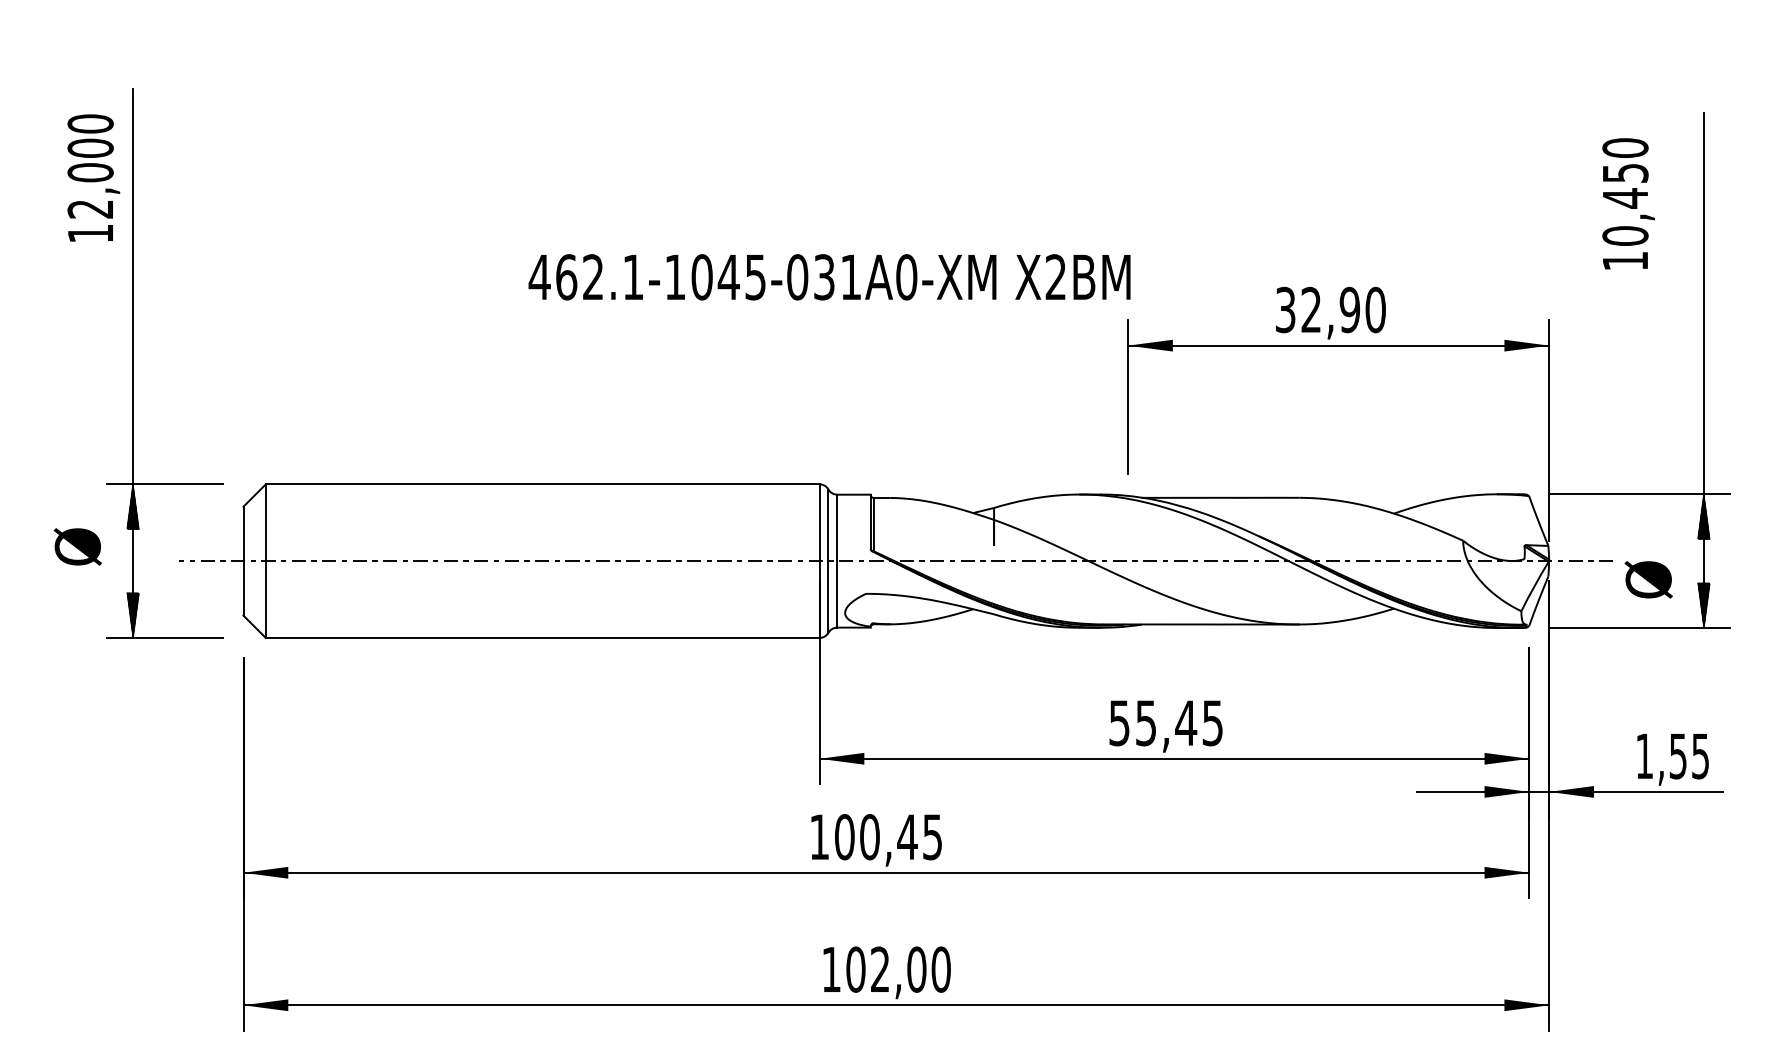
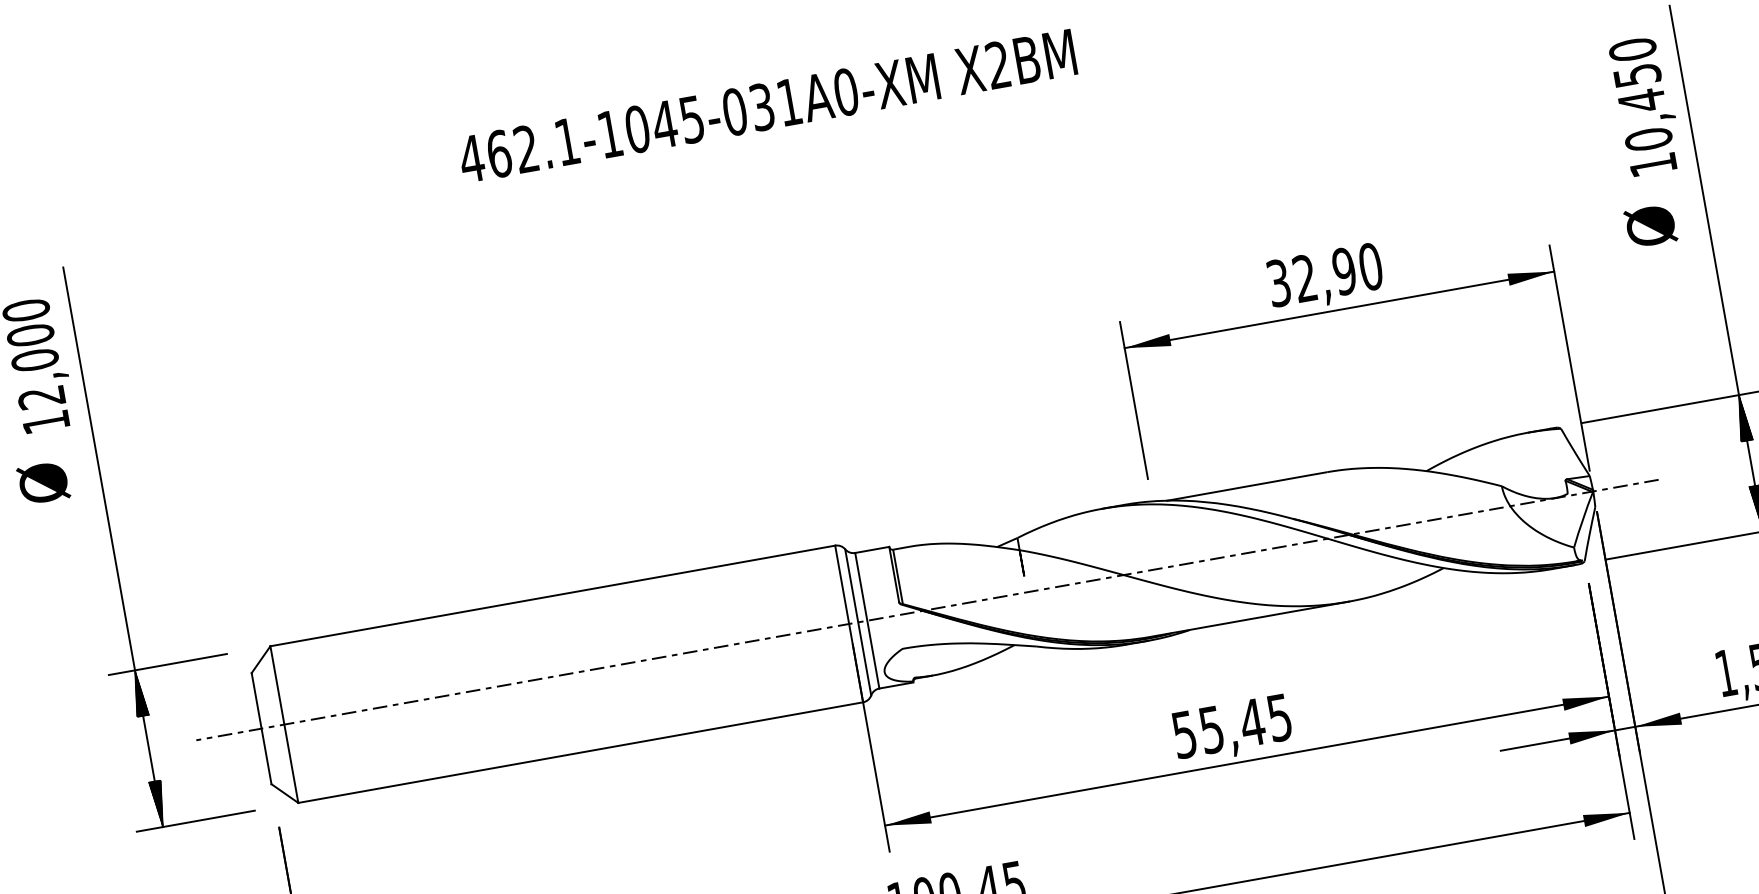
text: (1628, 203) -> (1645, 105), moved
text: (829, 277) -> (767, 106), moved
text: (77, 546) -> (43, 482), moved
text: (1648, 579) -> (1650, 225), moved

